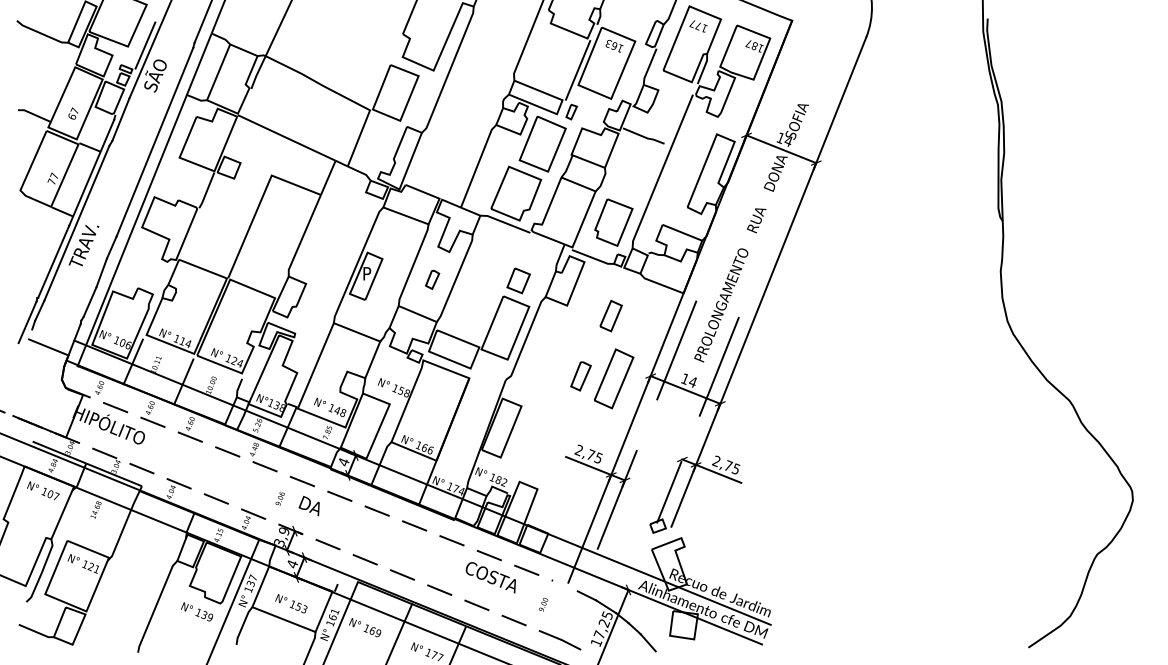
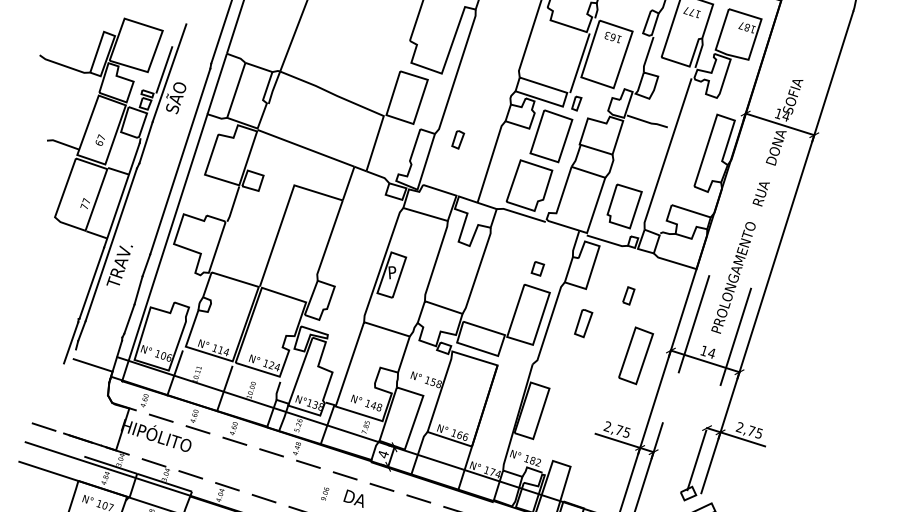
part: (432, 279) -> (458, 139), moved
part: (518, 280) -> (537, 268), size x0.6
part: (610, 315) -> (628, 295), size x0.6
part: (580, 376) -> (583, 323), moved

